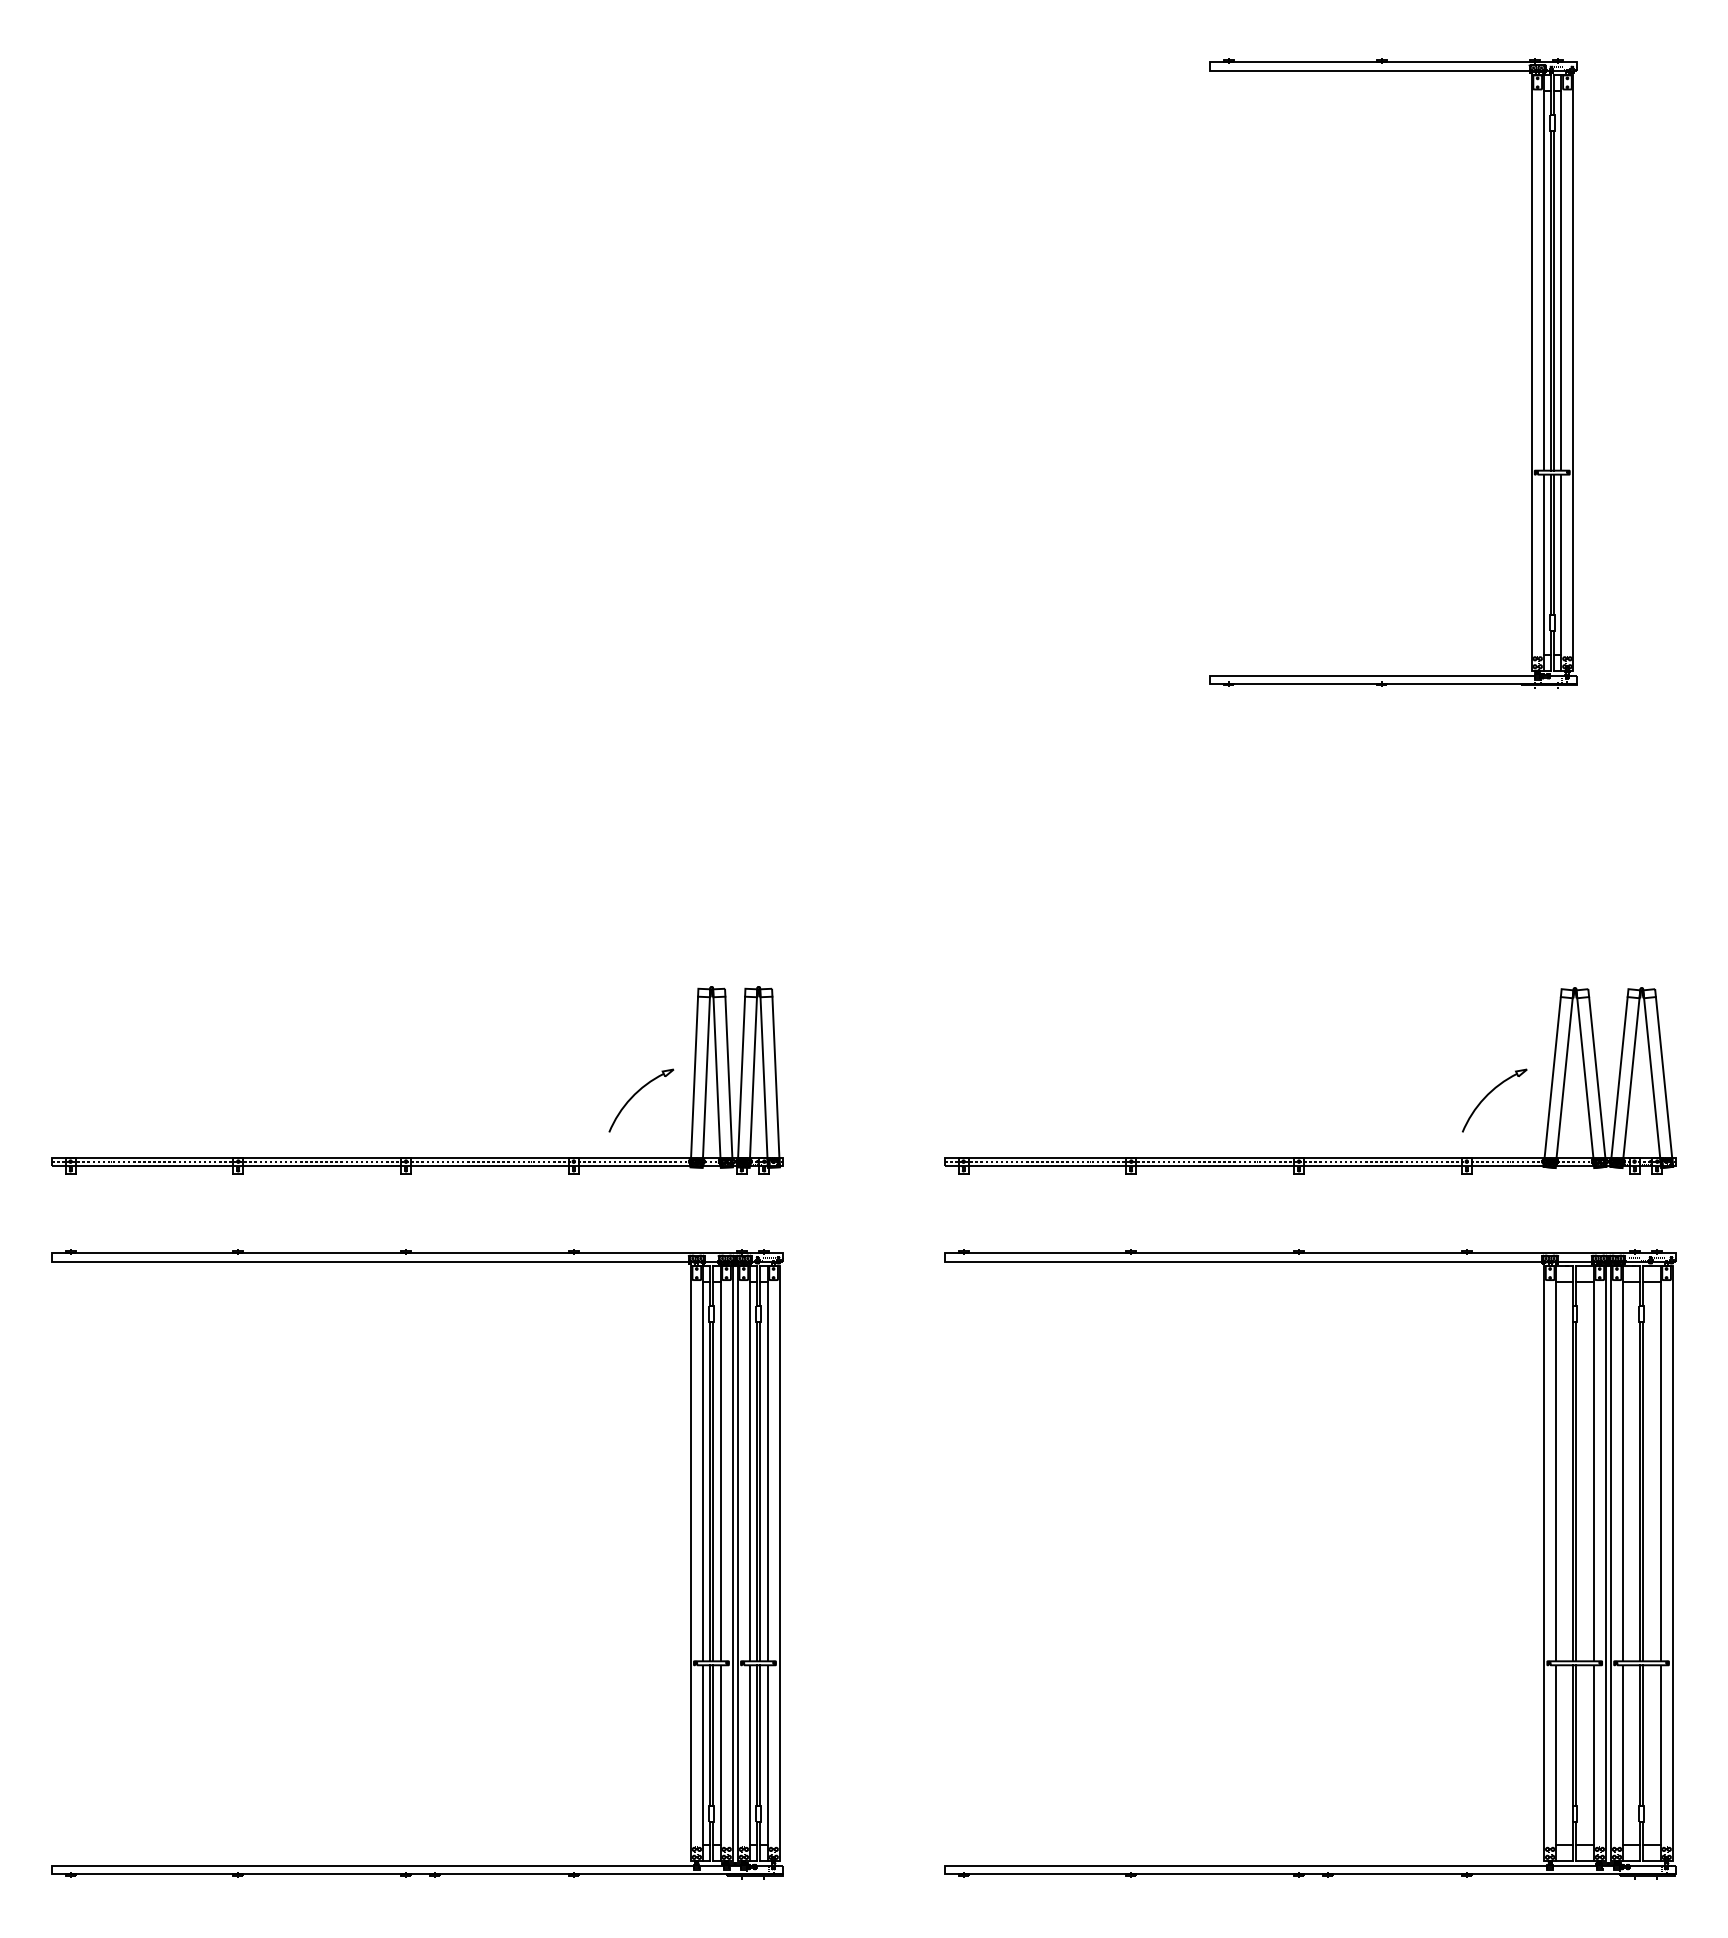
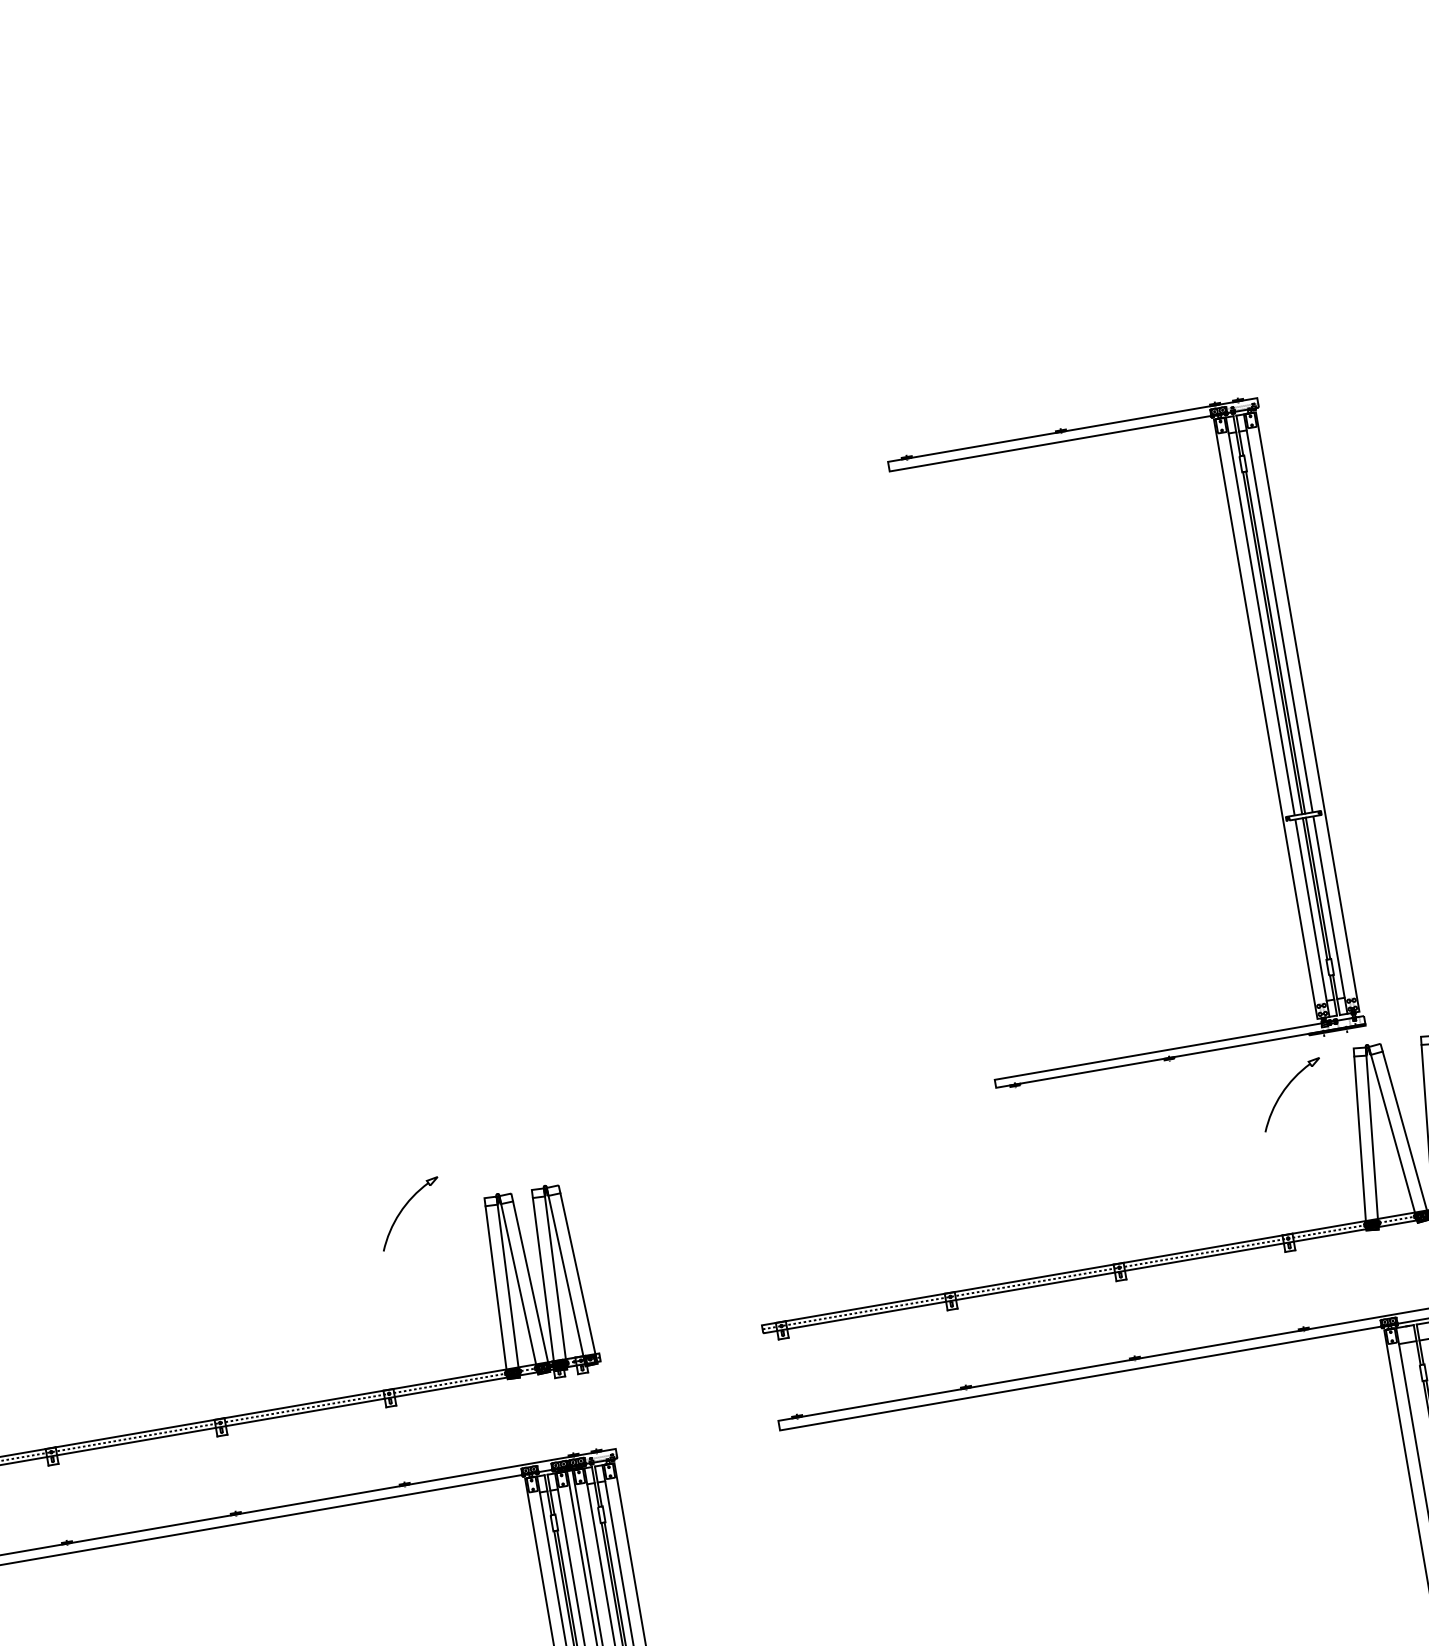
part: (1531, 373) -> (1265, 719), moved
part: (636, 1094) -> (404, 1208), moved
part: (1489, 1094) -> (1285, 1089), moved

